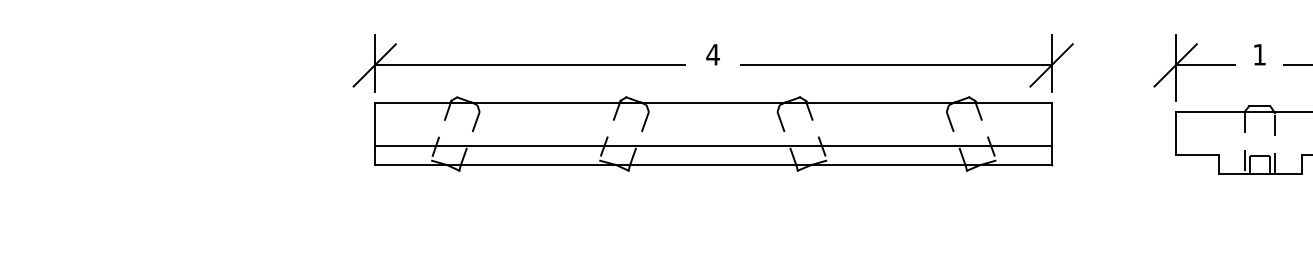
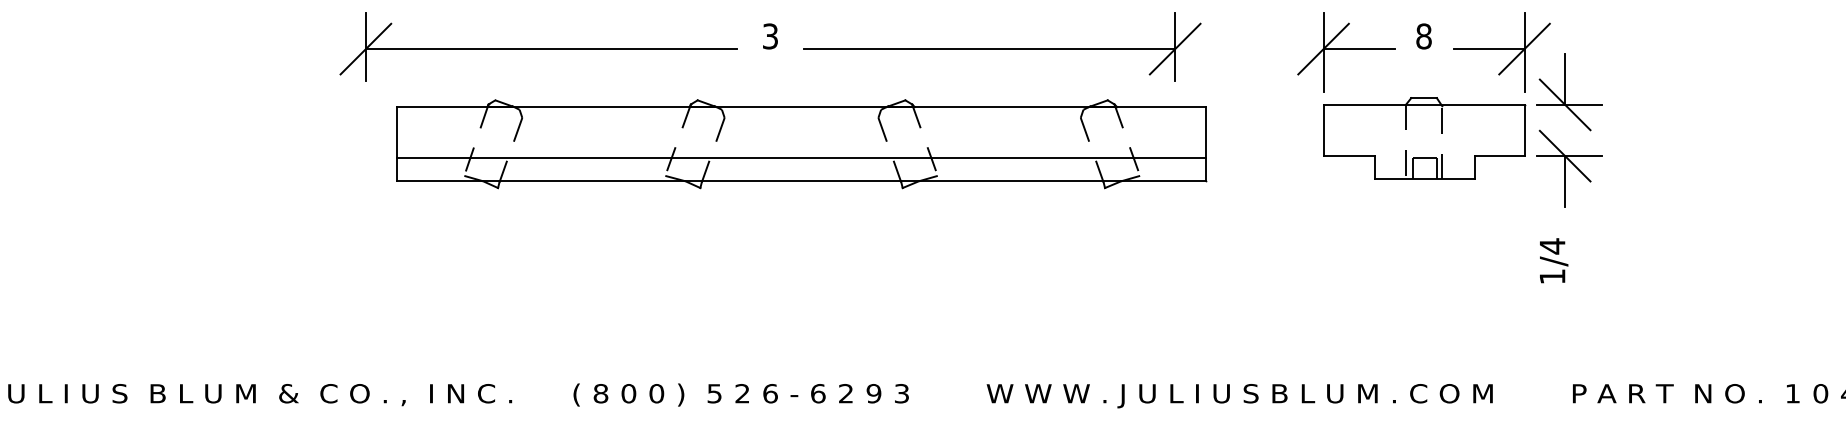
text: (713, 54) -> (770, 36), 4 -> 3
text: (1259, 54) -> (1423, 36), 1 -> 8
part: (713, 134) -> (801, 144), moved

